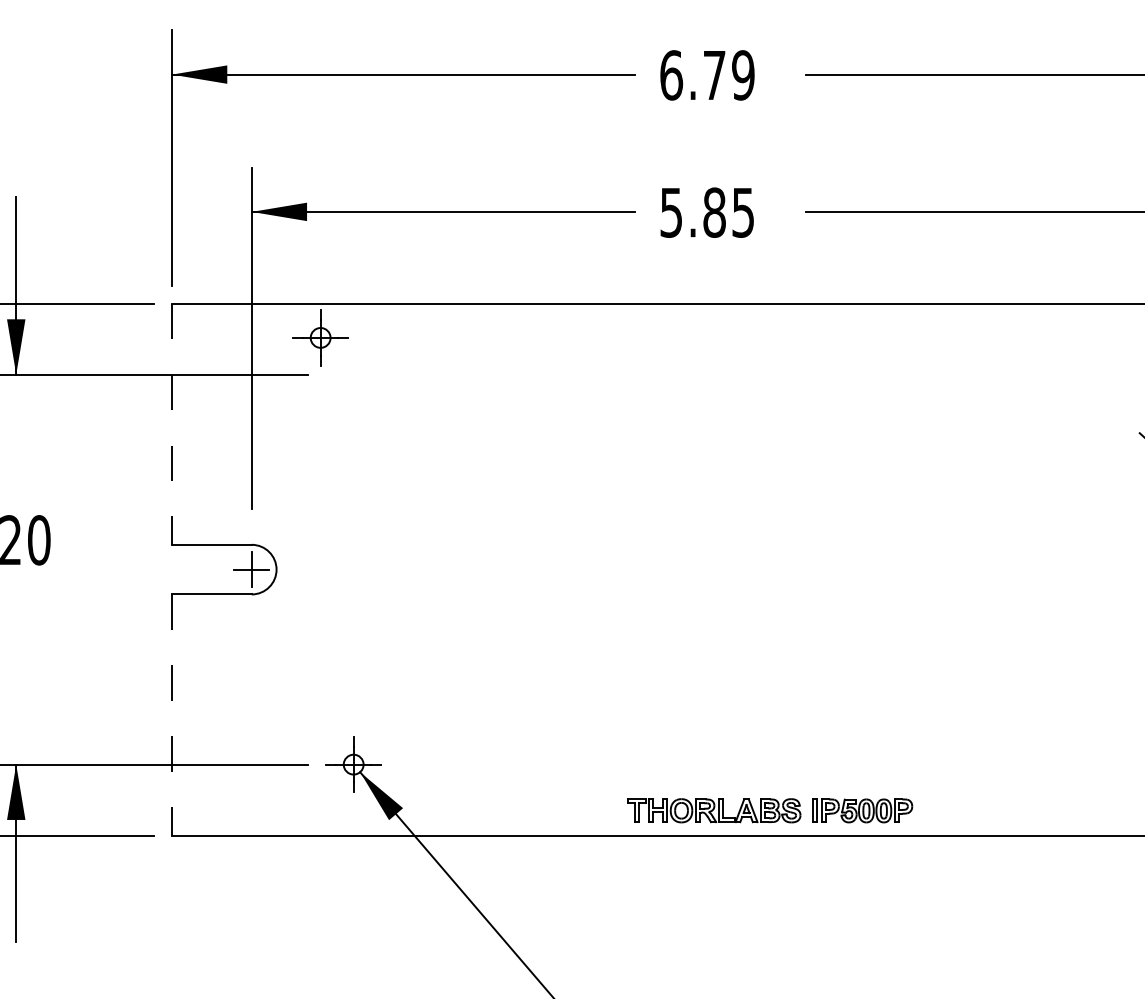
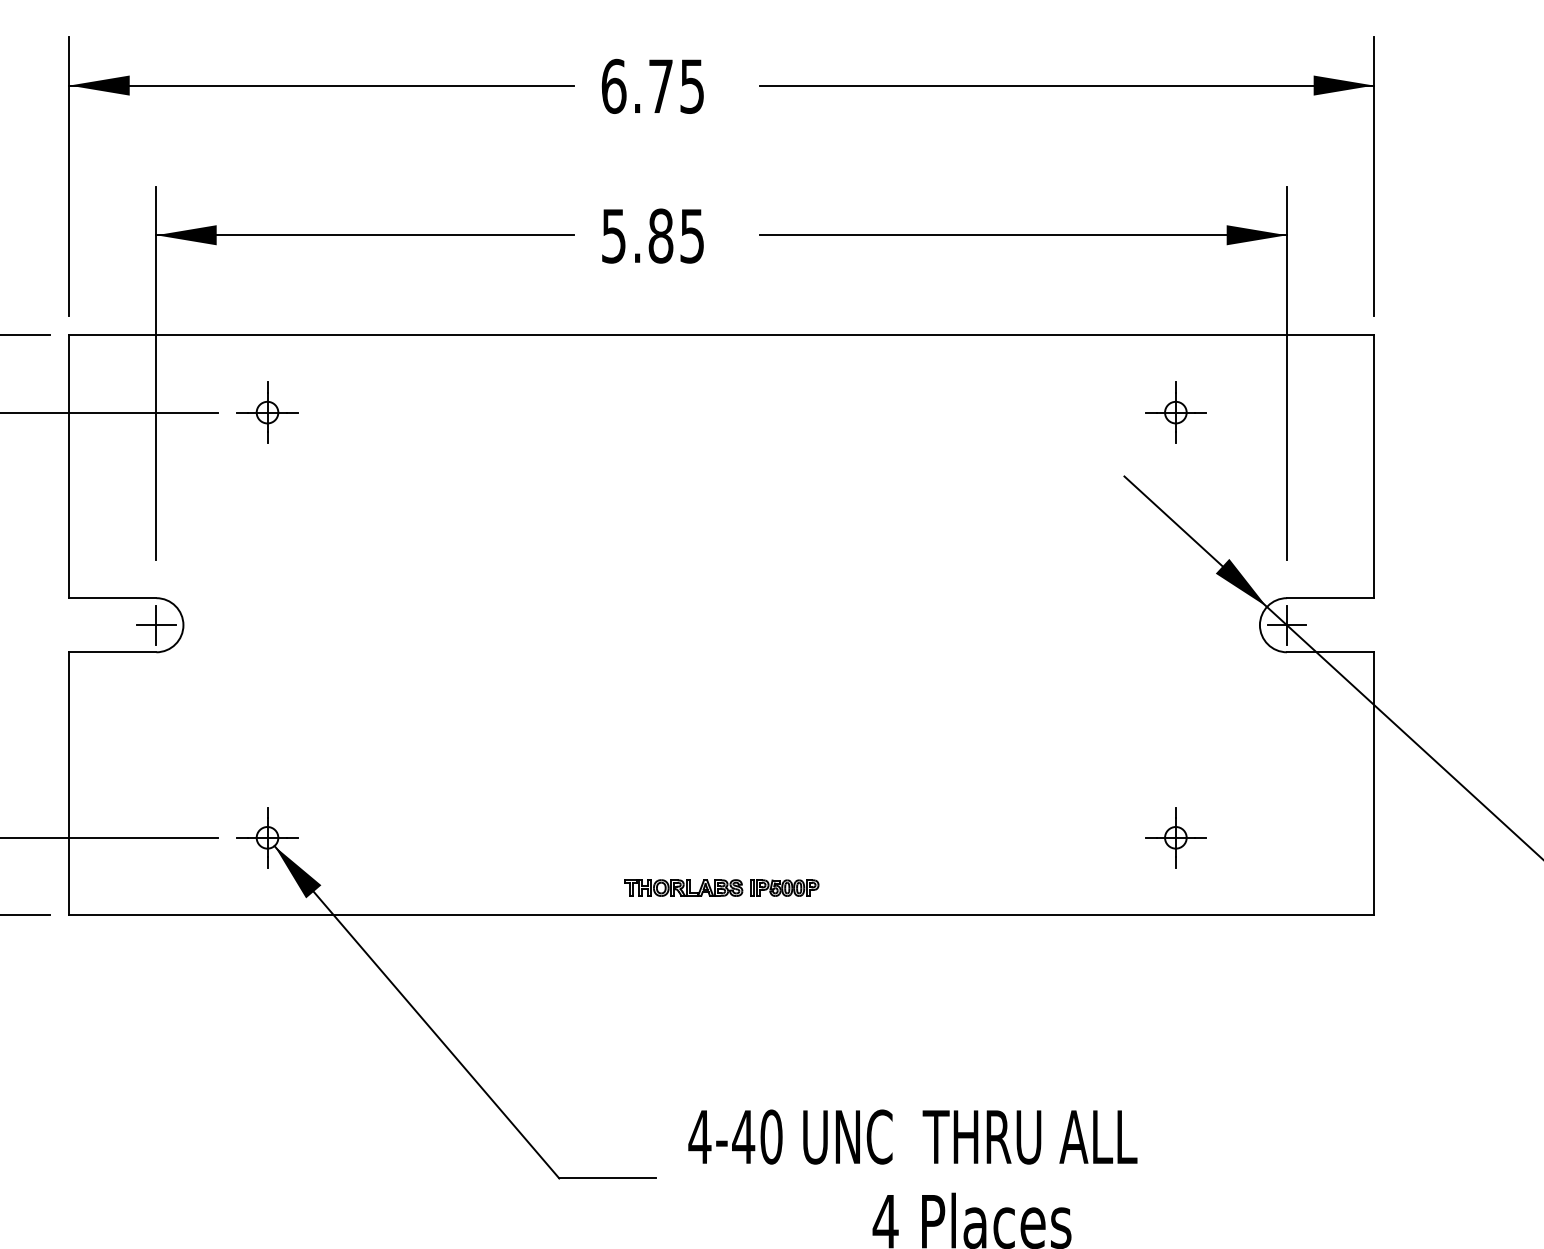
text: (742, 74) -> (691, 85), 6.79 -> 6.75
part: (320, 337) -> (267, 412), moved
line: (172, 424) -> (69, 467), dashed -> solid
line: (172, 715) -> (69, 784), dashed -> solid
part: (770, 810) -> (721, 887), size x0.62

